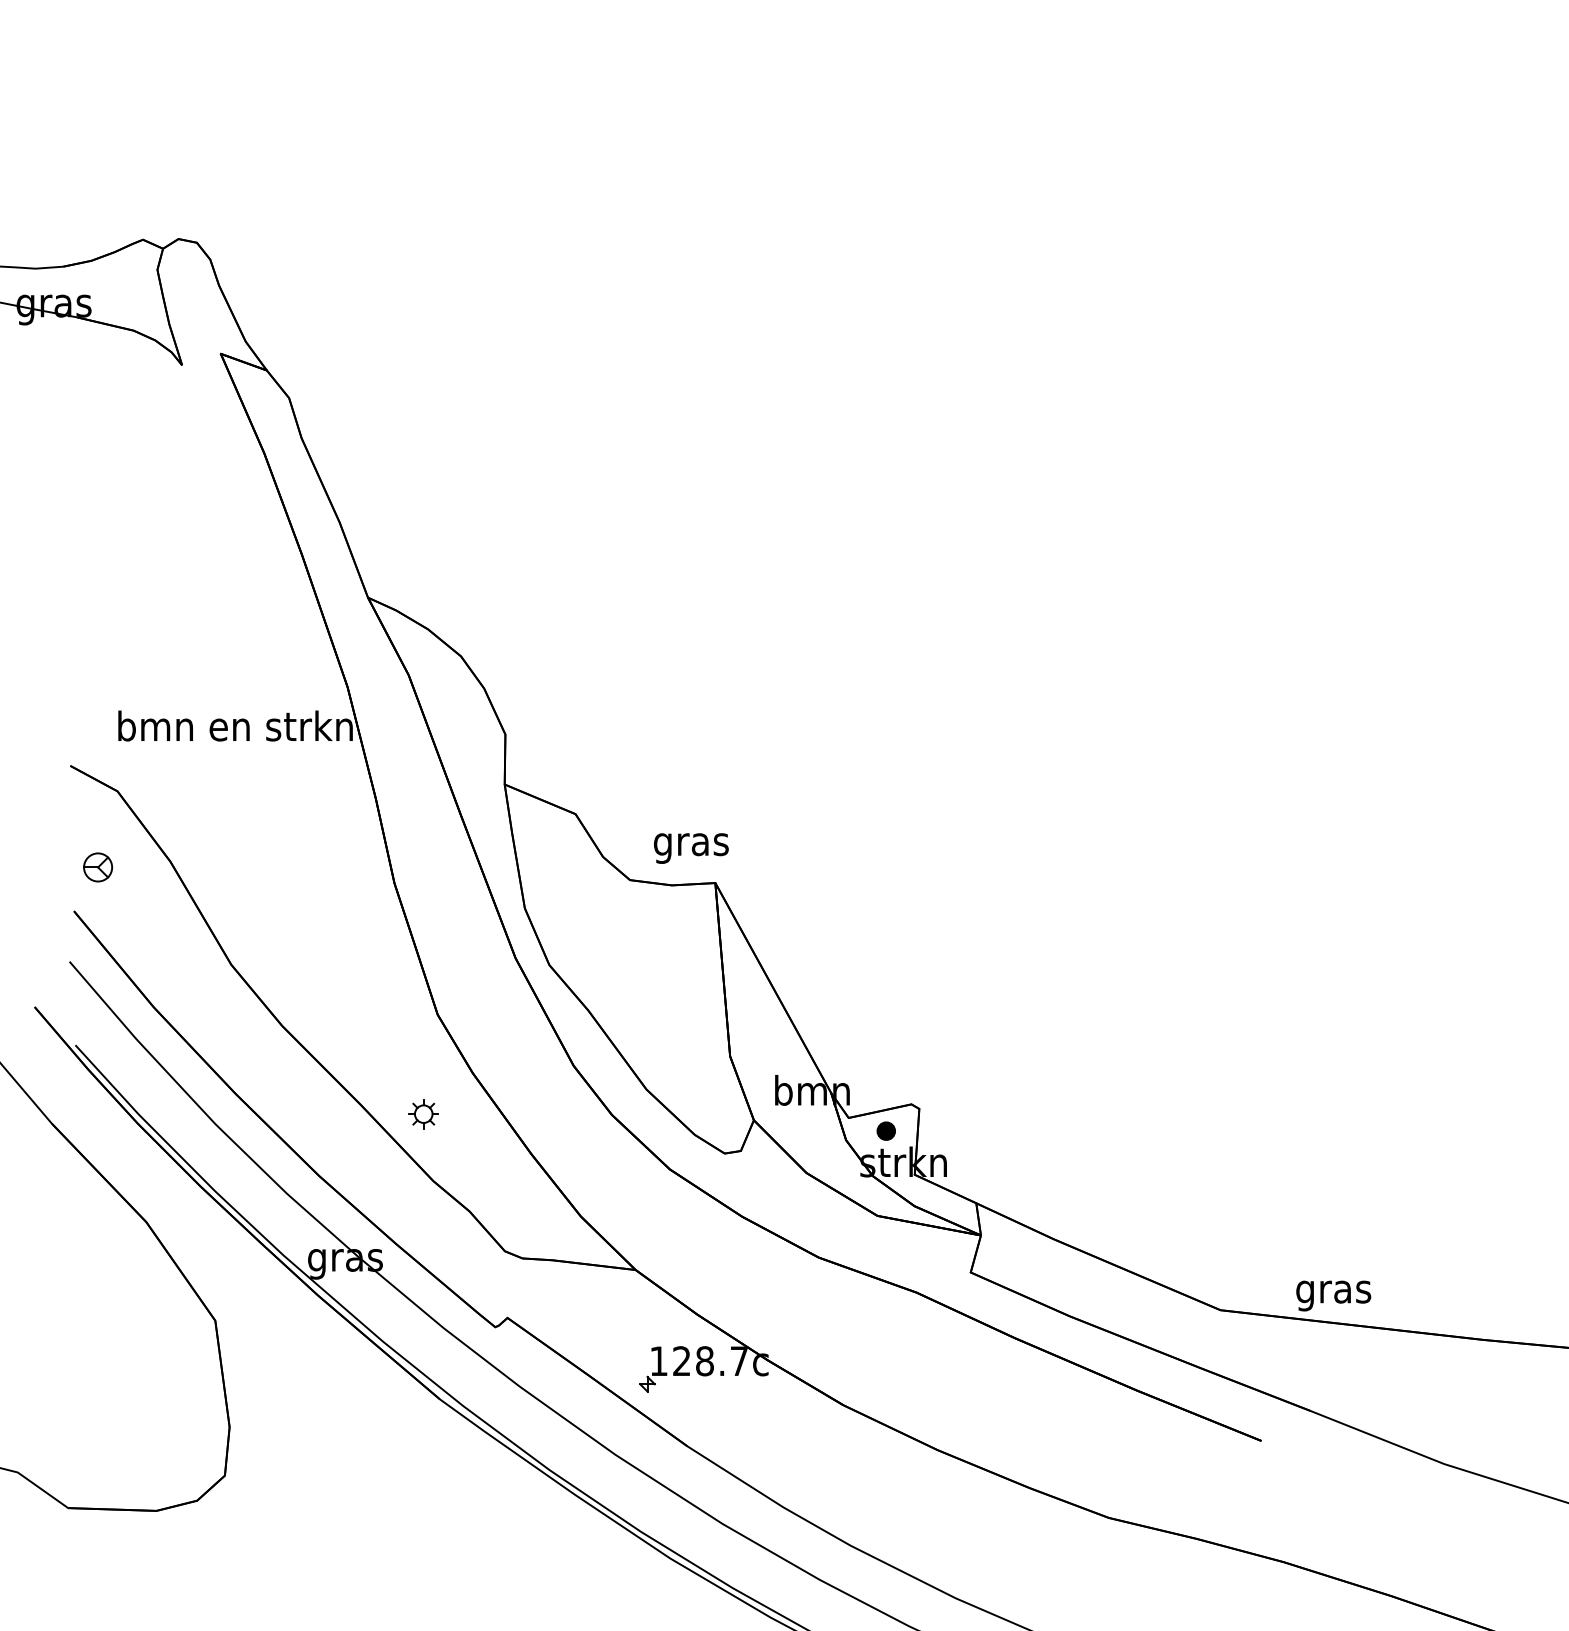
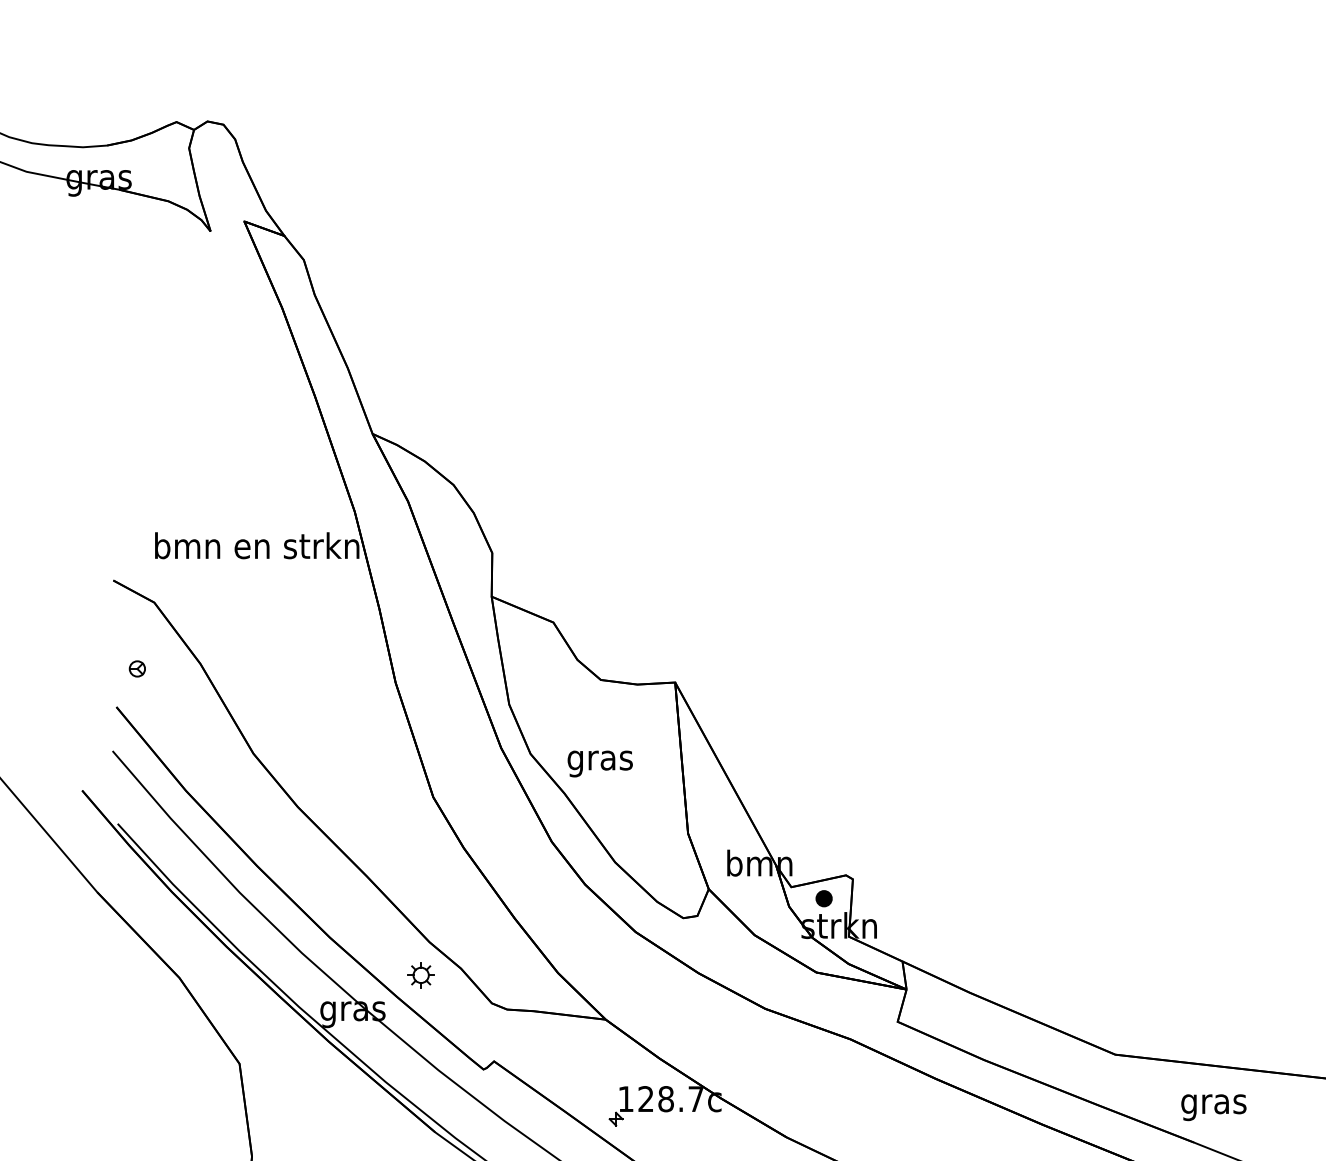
text: (691, 848) -> (600, 763), moved
part: (97, 867) -> (136, 668), size x0.62
part: (423, 1114) -> (420, 975), moved
text: (1333, 1295) -> (1213, 1107), moved

